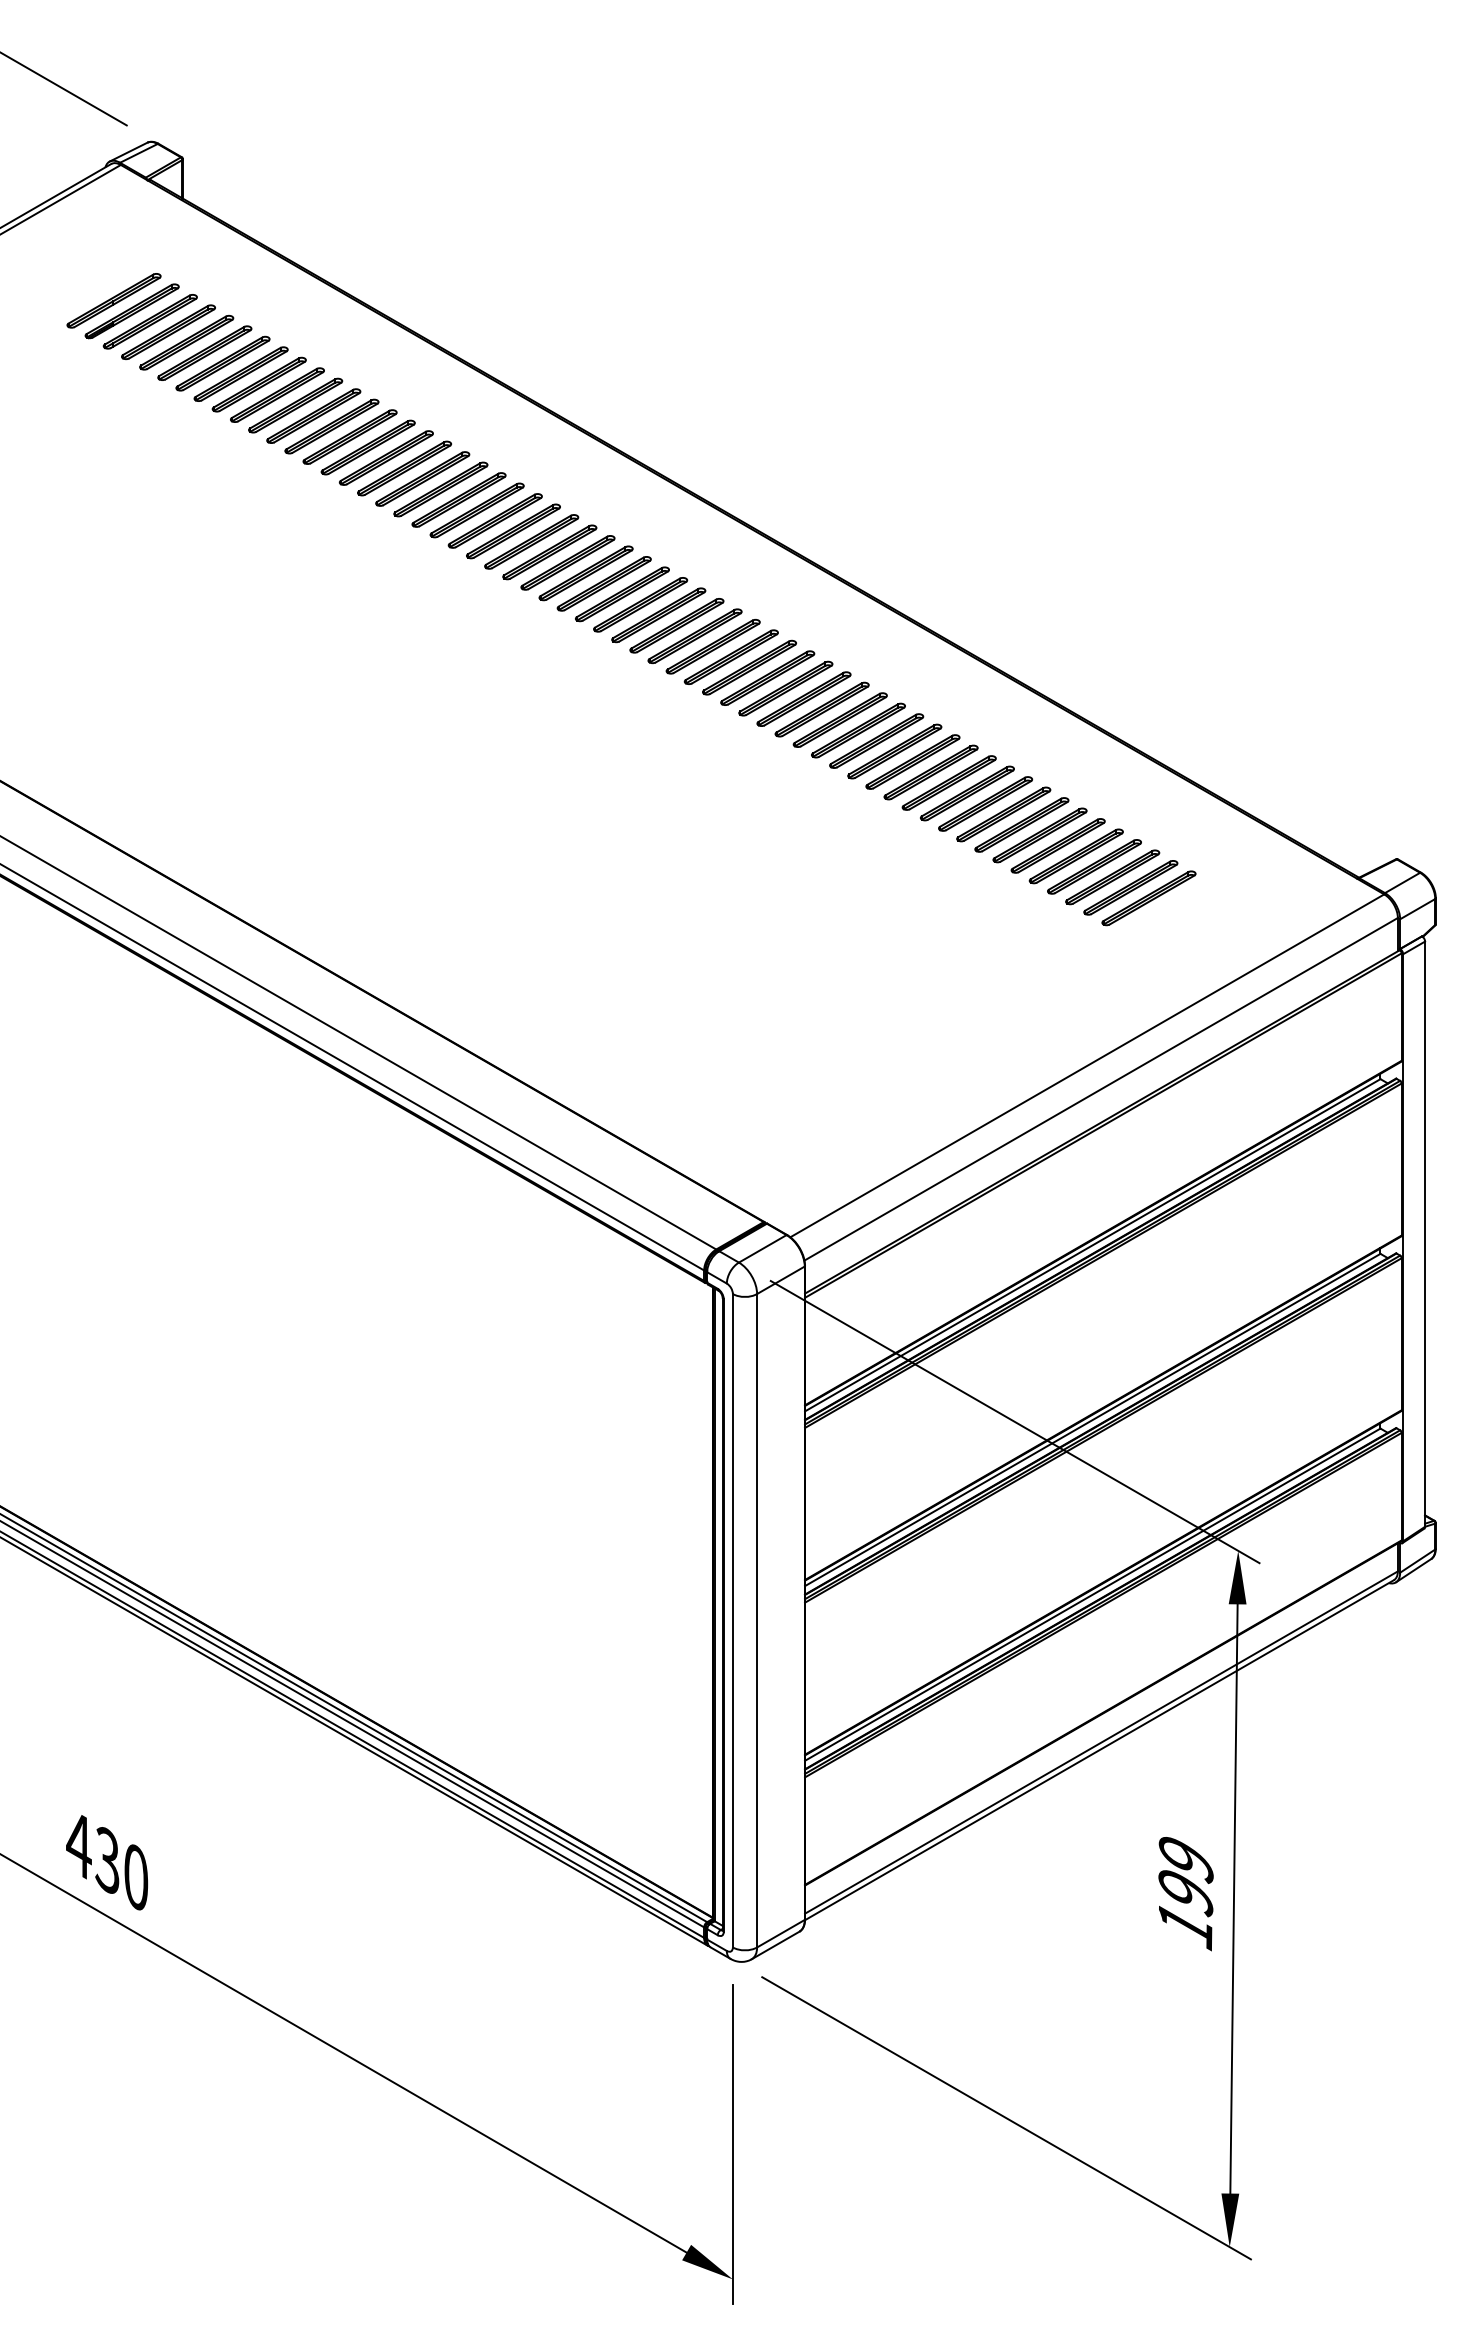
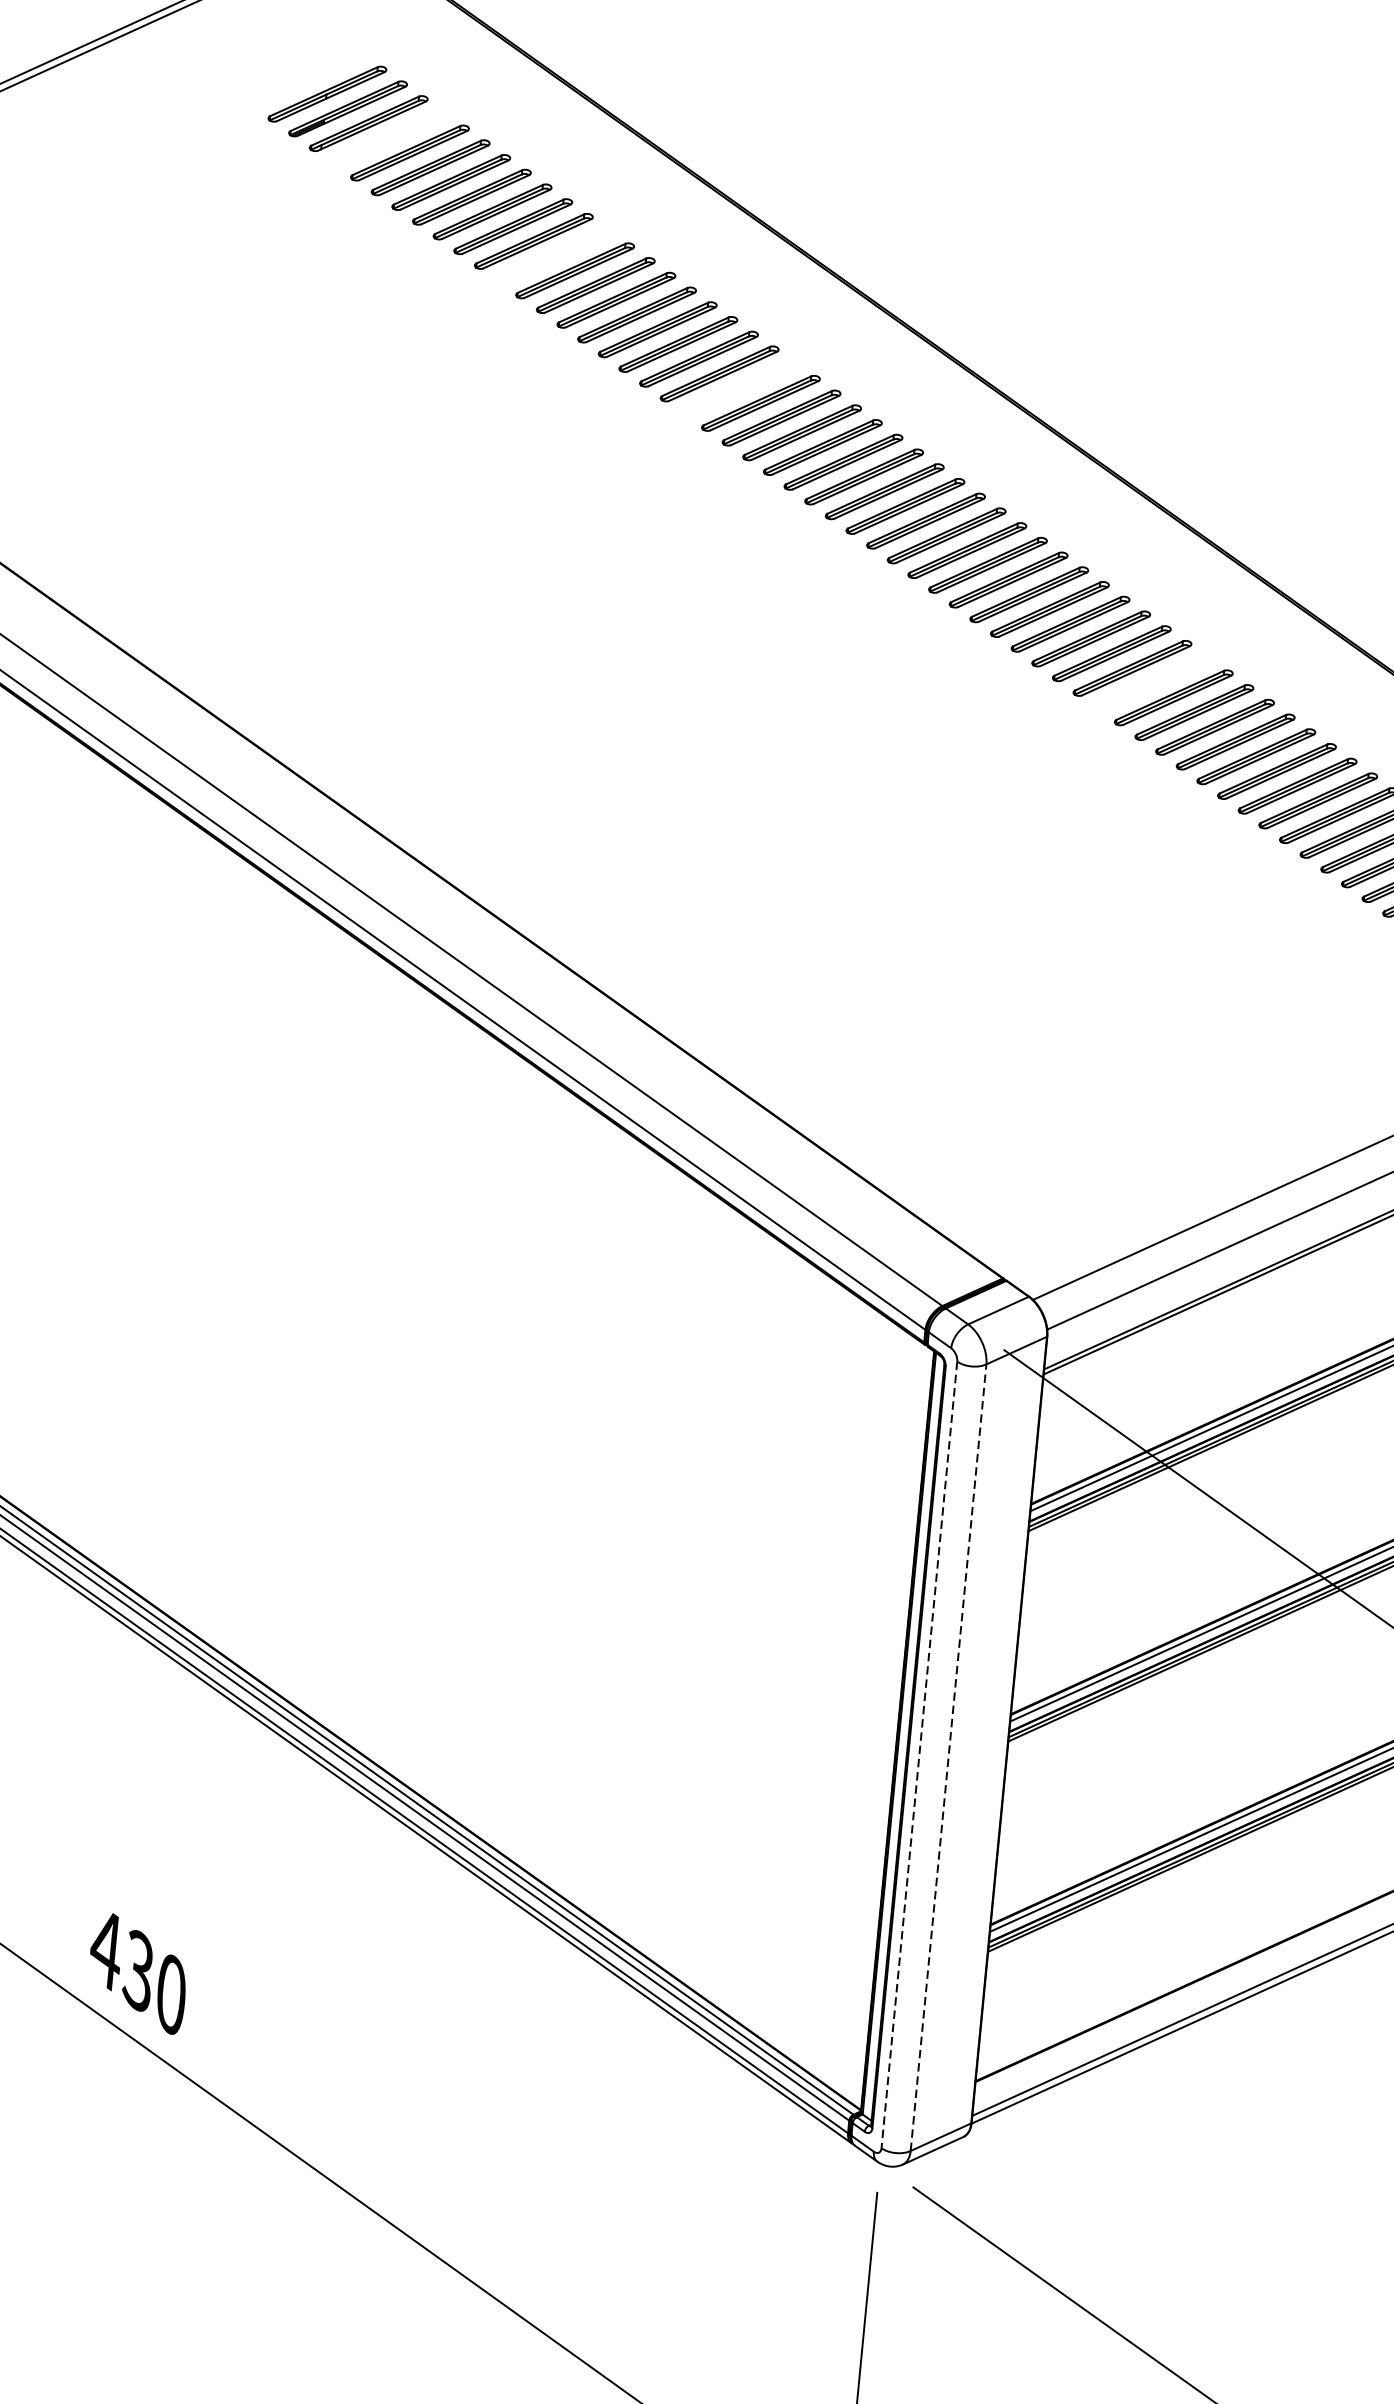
part: (168, 332) -> (389, 138), removed
part: (313, 415) -> (554, 255), removed
part: (476, 510) -> (739, 388), removed
part: (839, 719) -> (1152, 682), removed
line: (732, 1620) -> (918, 1754), solid -> dashed
line: (757, 1620) -> (949, 1757), solid -> dashed

